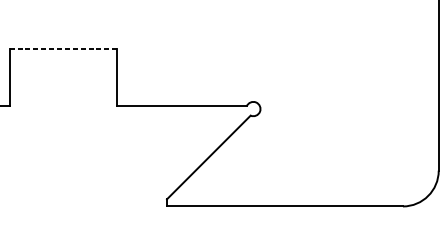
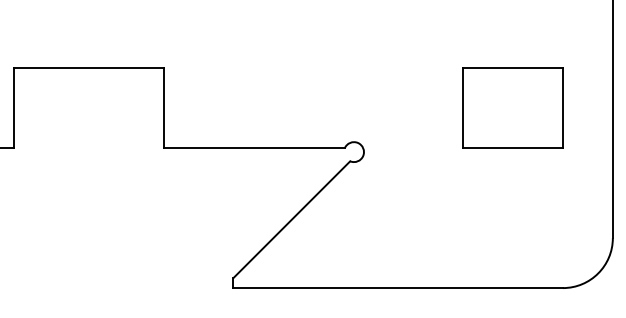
line: (63, 49) -> (88, 68), dashed -> solid
part: (366, 77) -> (512, 107), added

